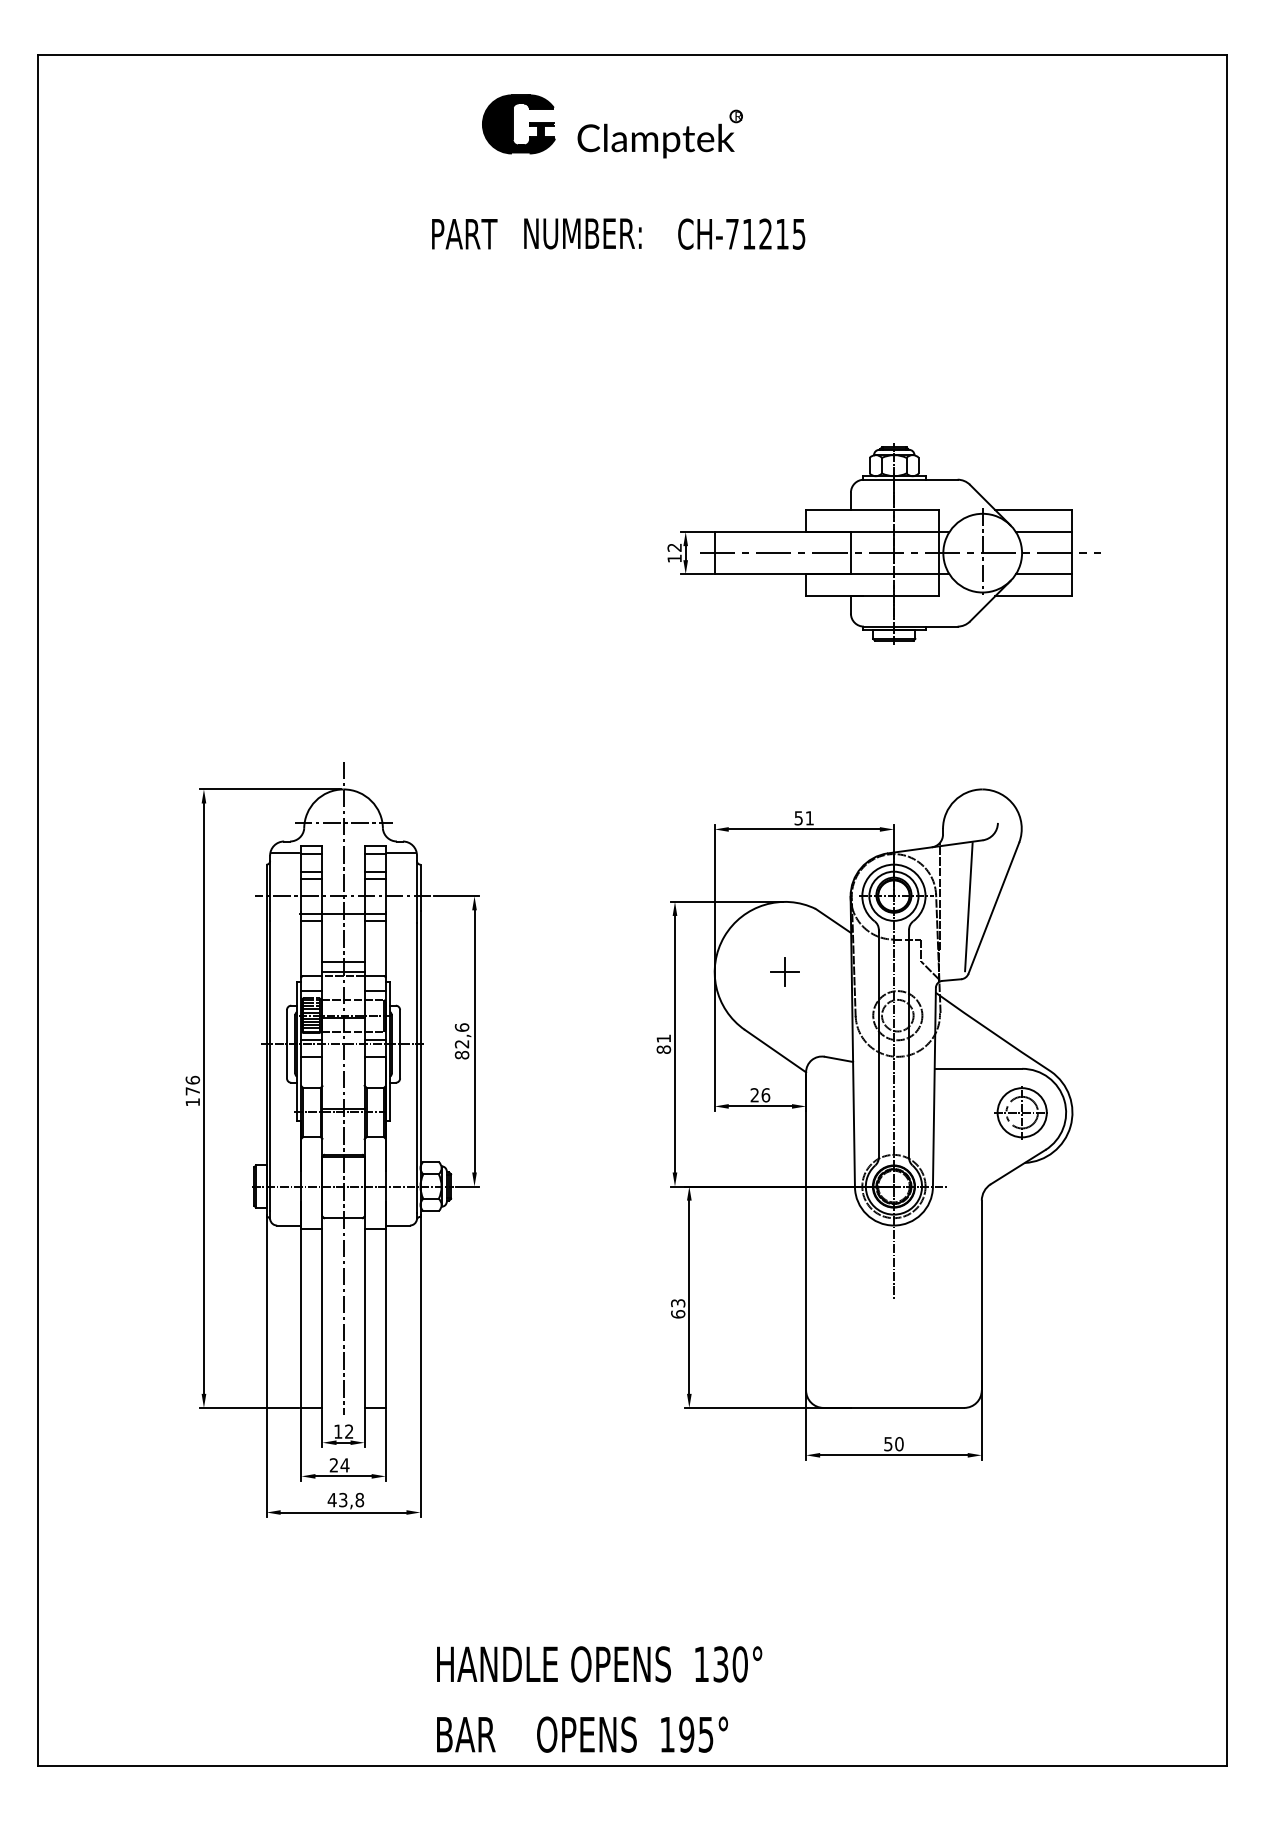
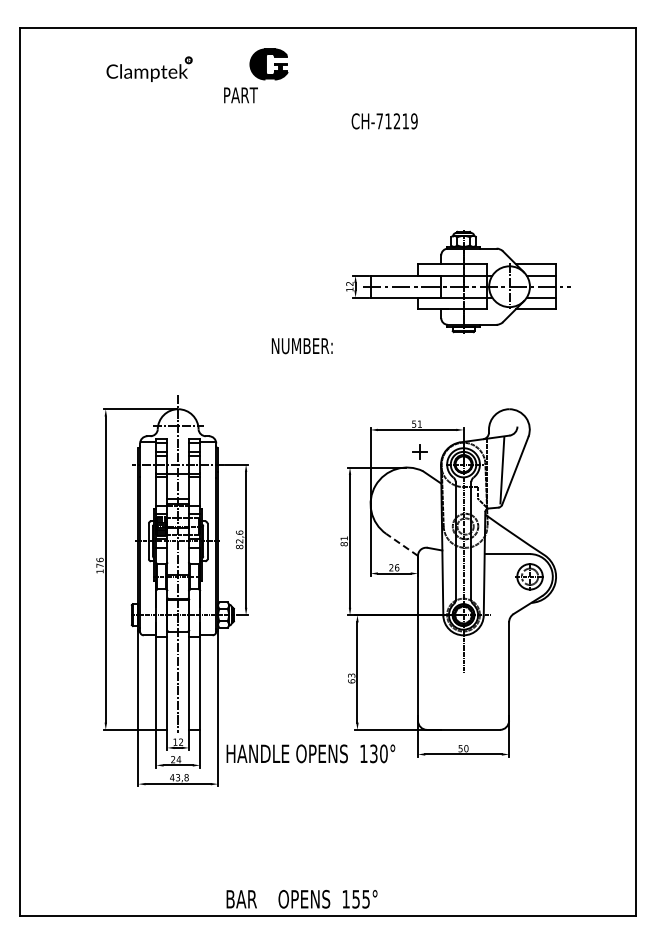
part: (660, 132) -> (149, 68), moved
text: (799, 232) -> (414, 120), CH-71215 -> CH-71219
text: (463, 234) -> (240, 95), moved
text: (581, 234) -> (301, 346), moved
part: (783, 971) -> (419, 451), moved
line: (774, 1050) -> (401, 544), solid -> dashed
text: (598, 1663) -> (310, 753), moved
text: (685, 1735) -> (355, 899), 195° -> 155°

